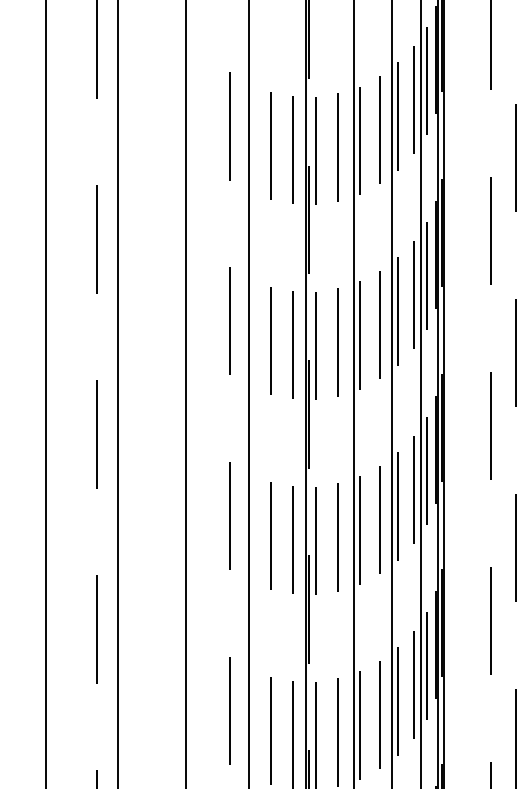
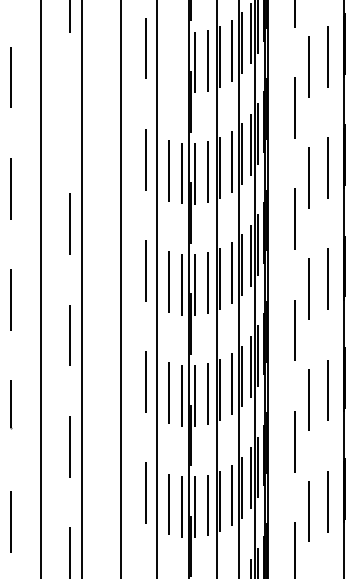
line: (270, 145) -> (169, 59), removed
line: (293, 150) -> (182, 62), removed
line: (97, 240) -> (70, 113), removed

